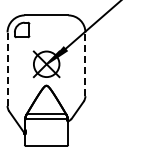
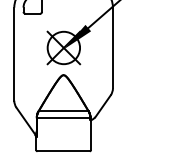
line: (85, 64) -> (113, 48), dashed -> solid
line: (7, 69) -> (14, 54), dashed -> solid

